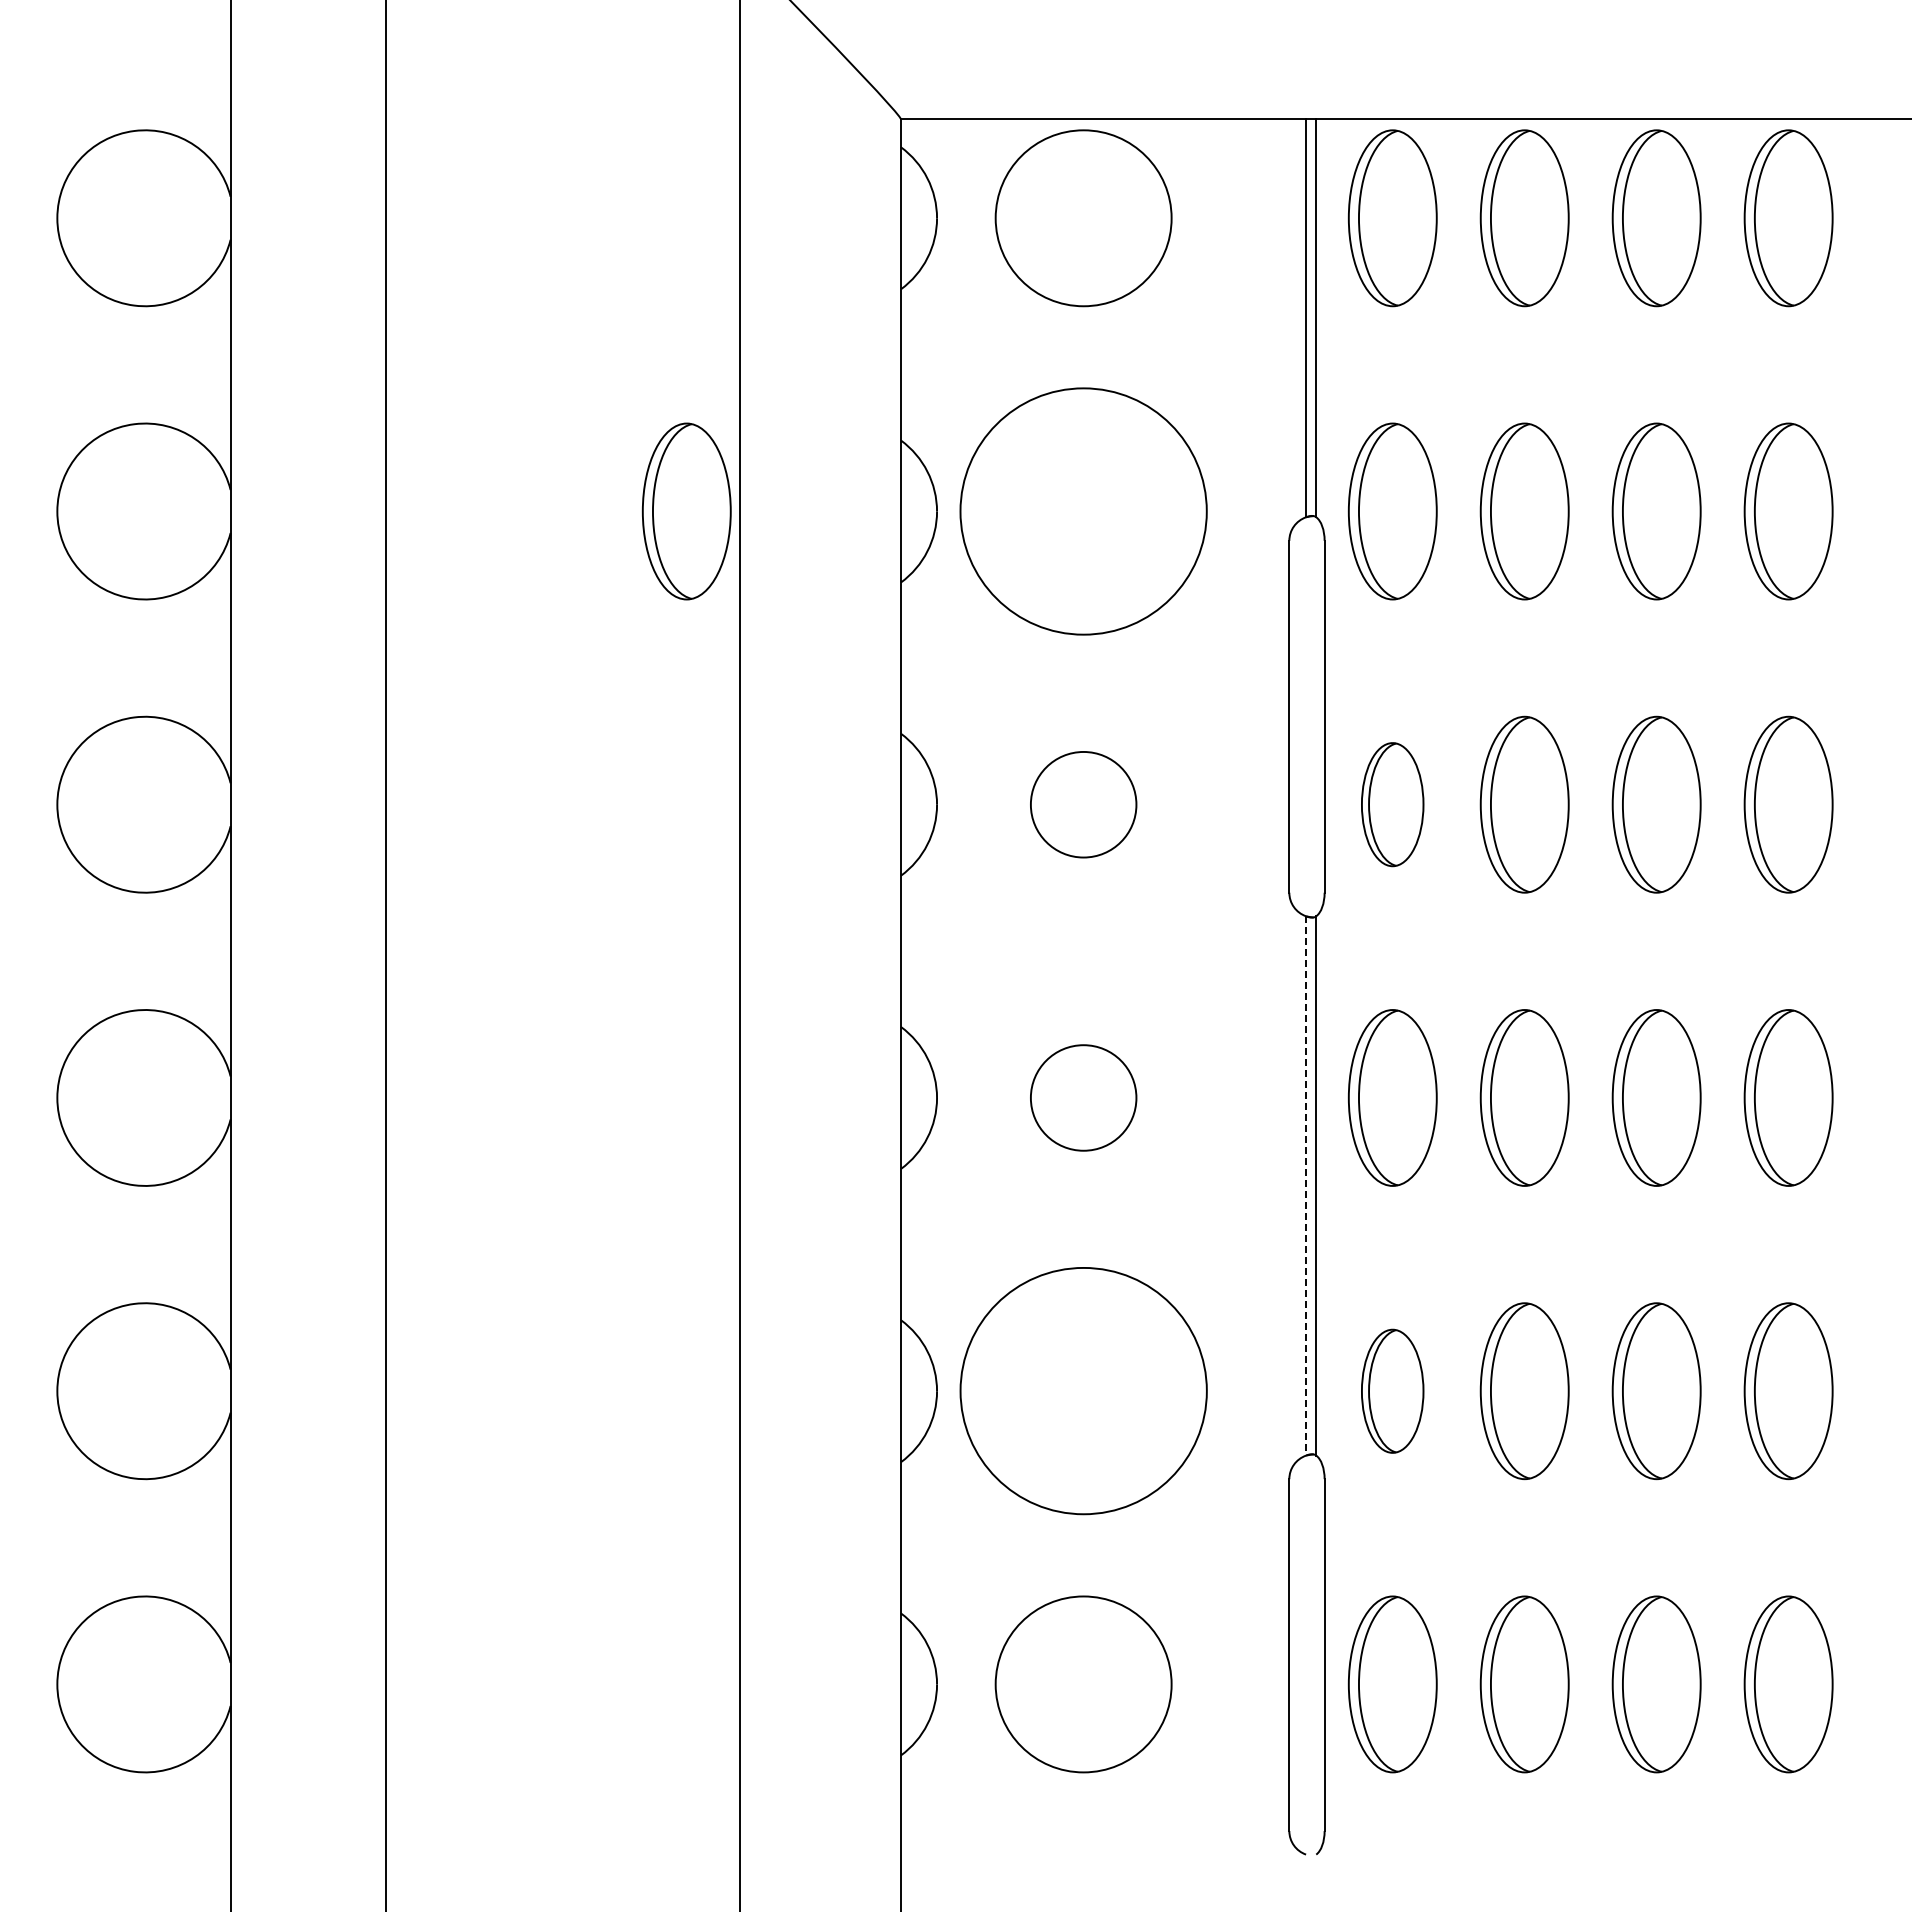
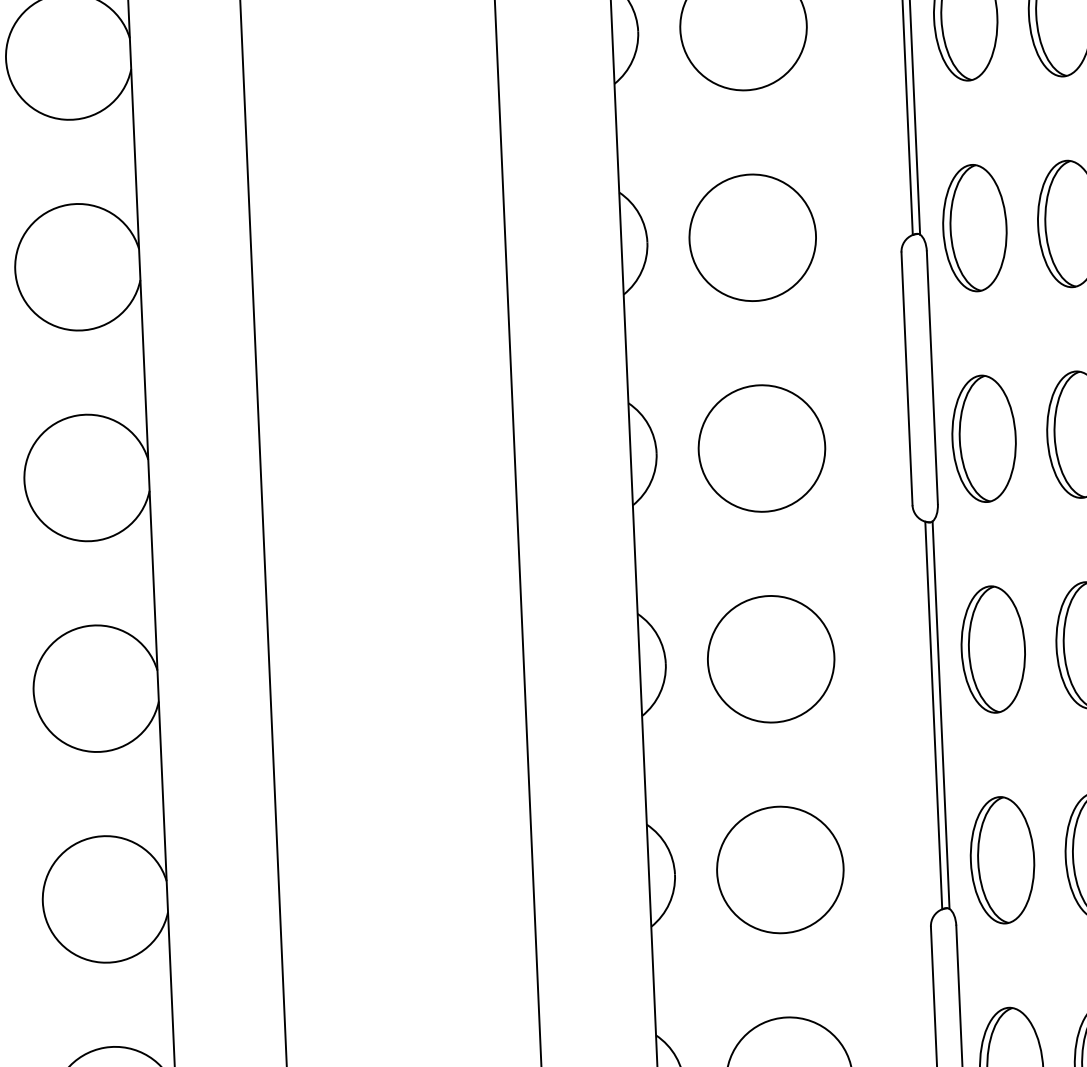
part: (686, 511) -> (467, 250), removed
circle: (1083, 511) -> (752, 237), size x0.71
circle: (1083, 804) -> (761, 448), size x1.67
part: (1392, 804) -> (983, 438), size x1.43
circle: (1083, 1097) -> (771, 658), size x1.67
line: (1306, 1185) -> (934, 715), dashed -> solid
circle: (1083, 1391) -> (780, 870), size x0.71
part: (1392, 1391) -> (1002, 860), size x1.43

